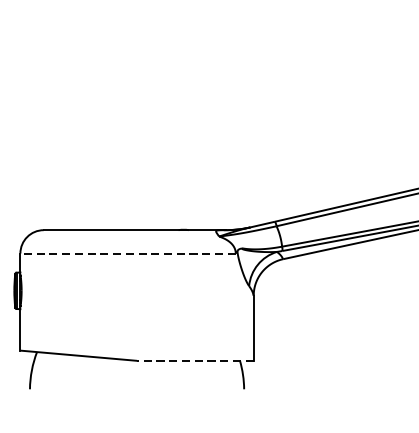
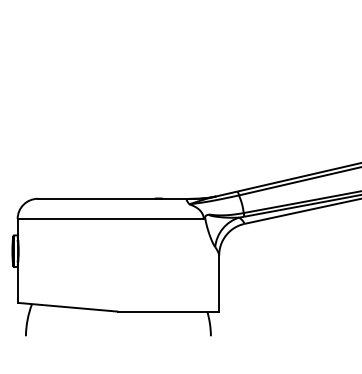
line: (127, 252) -> (110, 218), dashed -> solid
line: (195, 360) -> (168, 311), dashed -> solid

